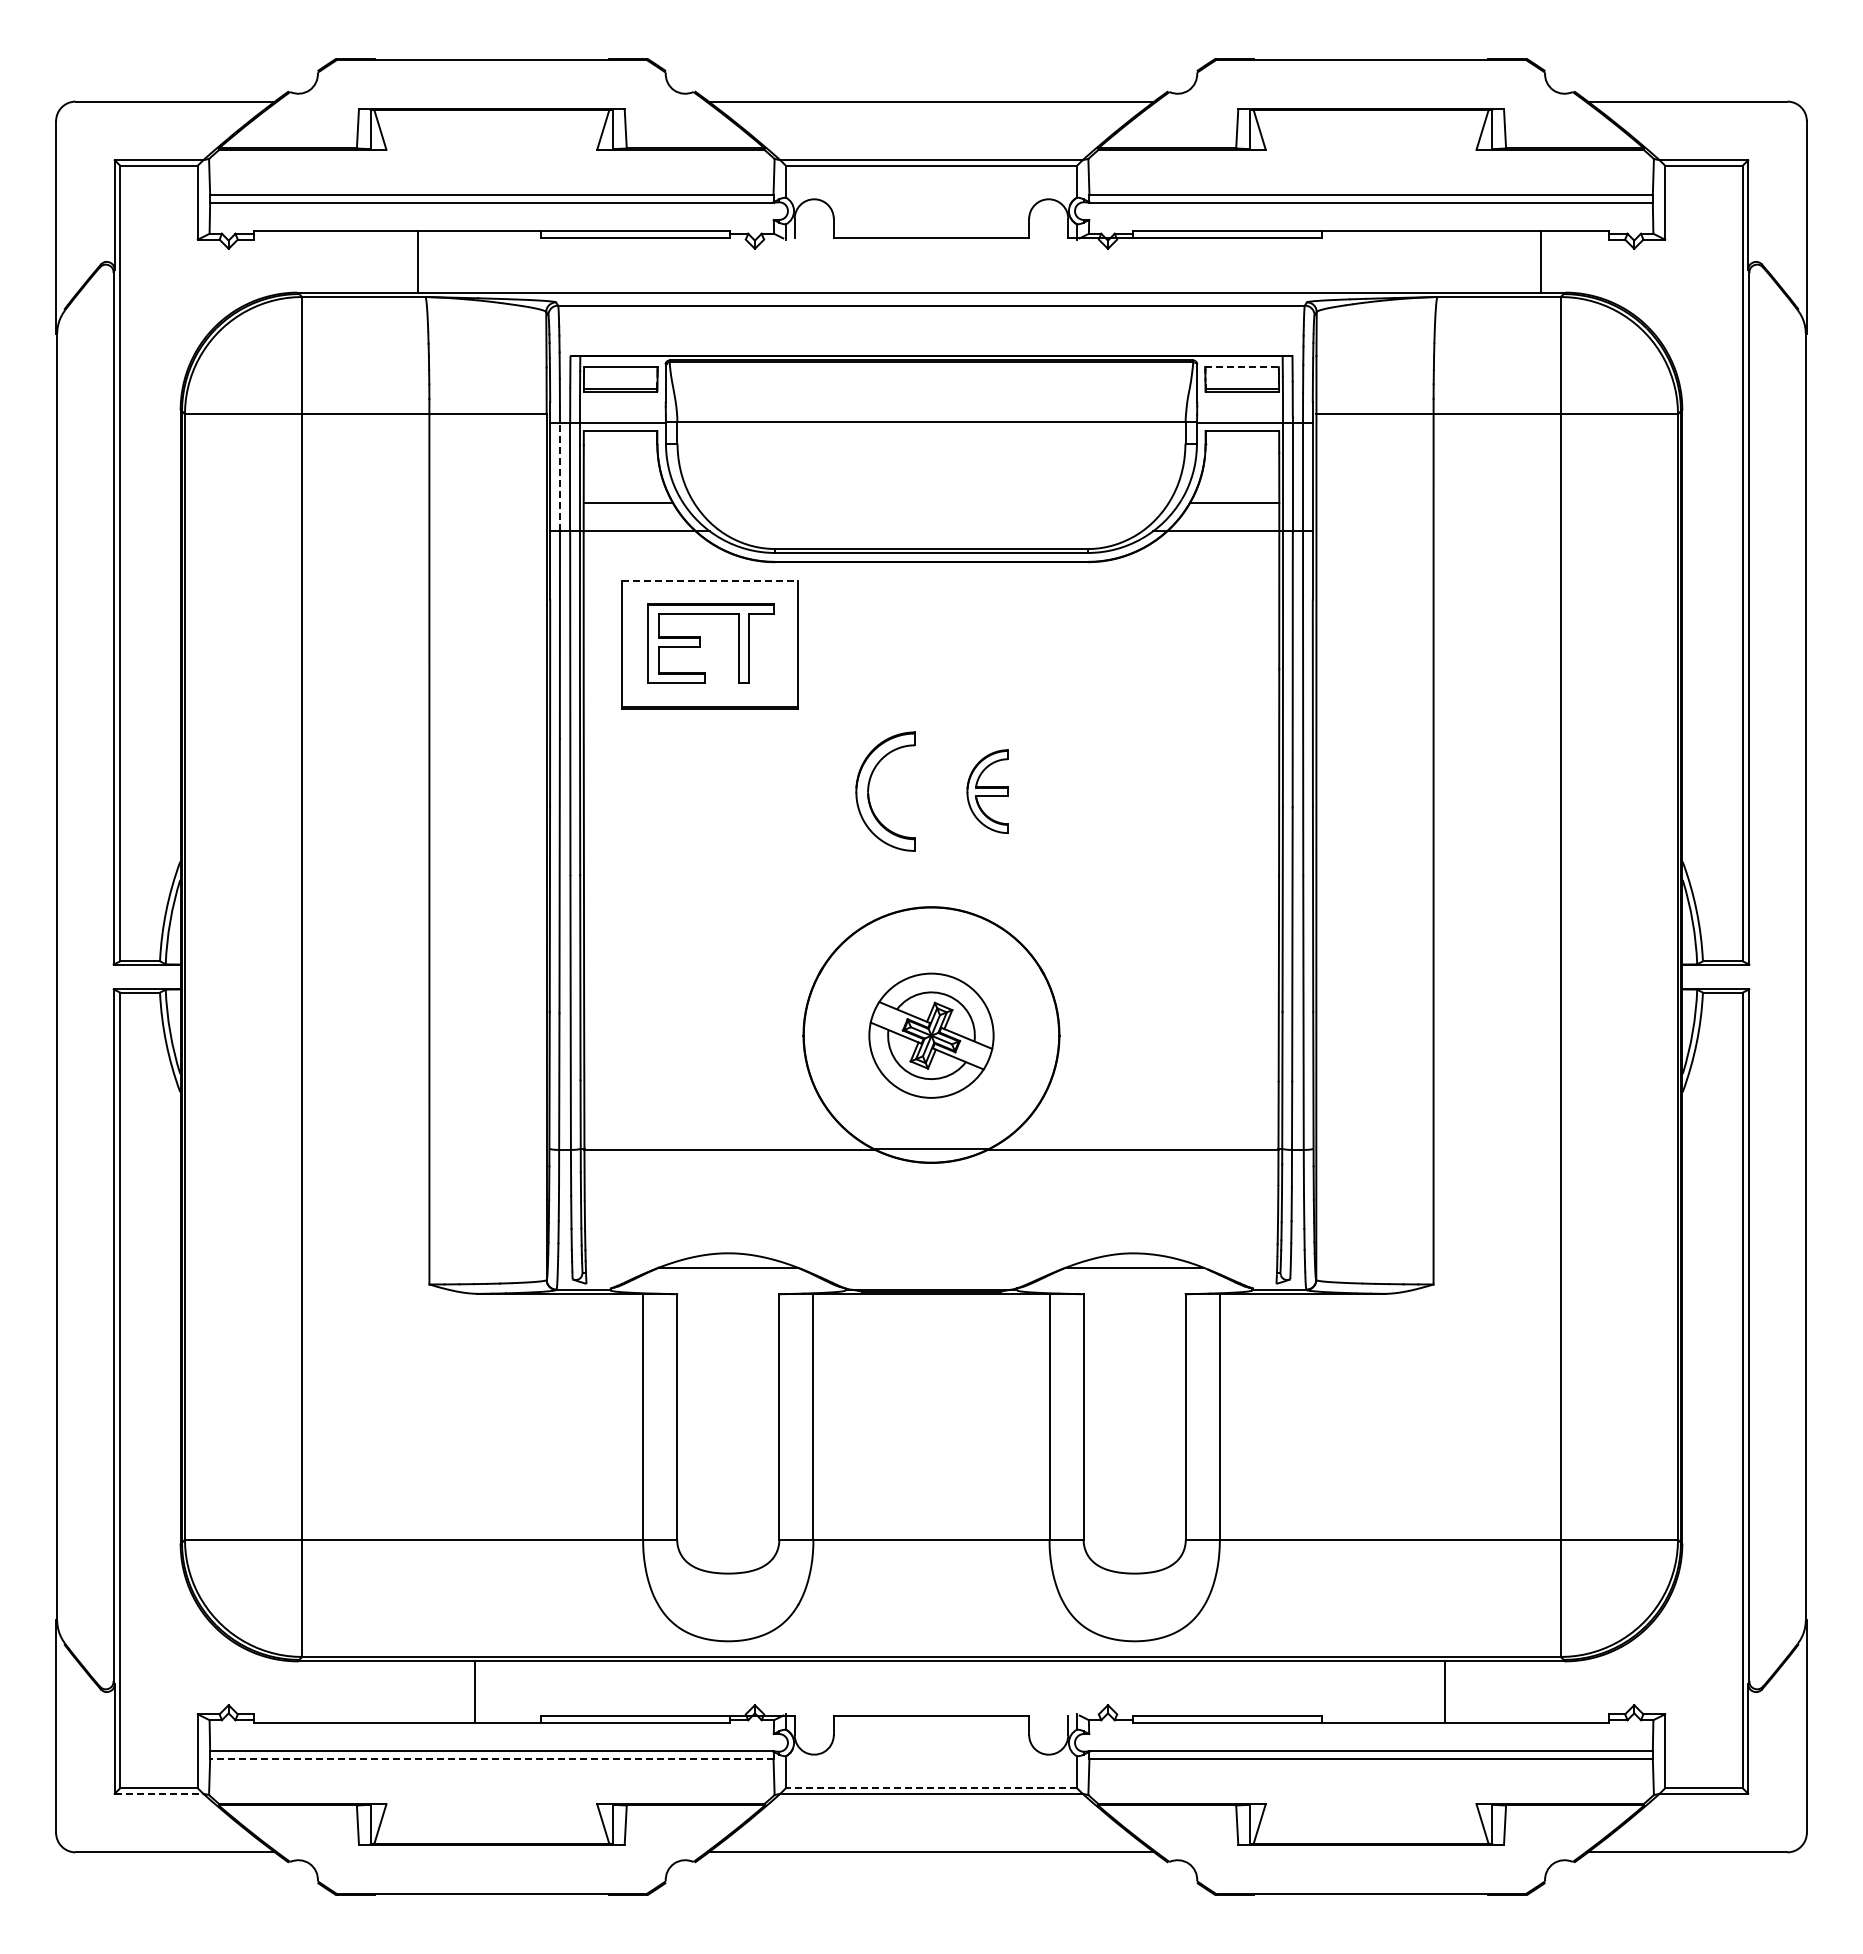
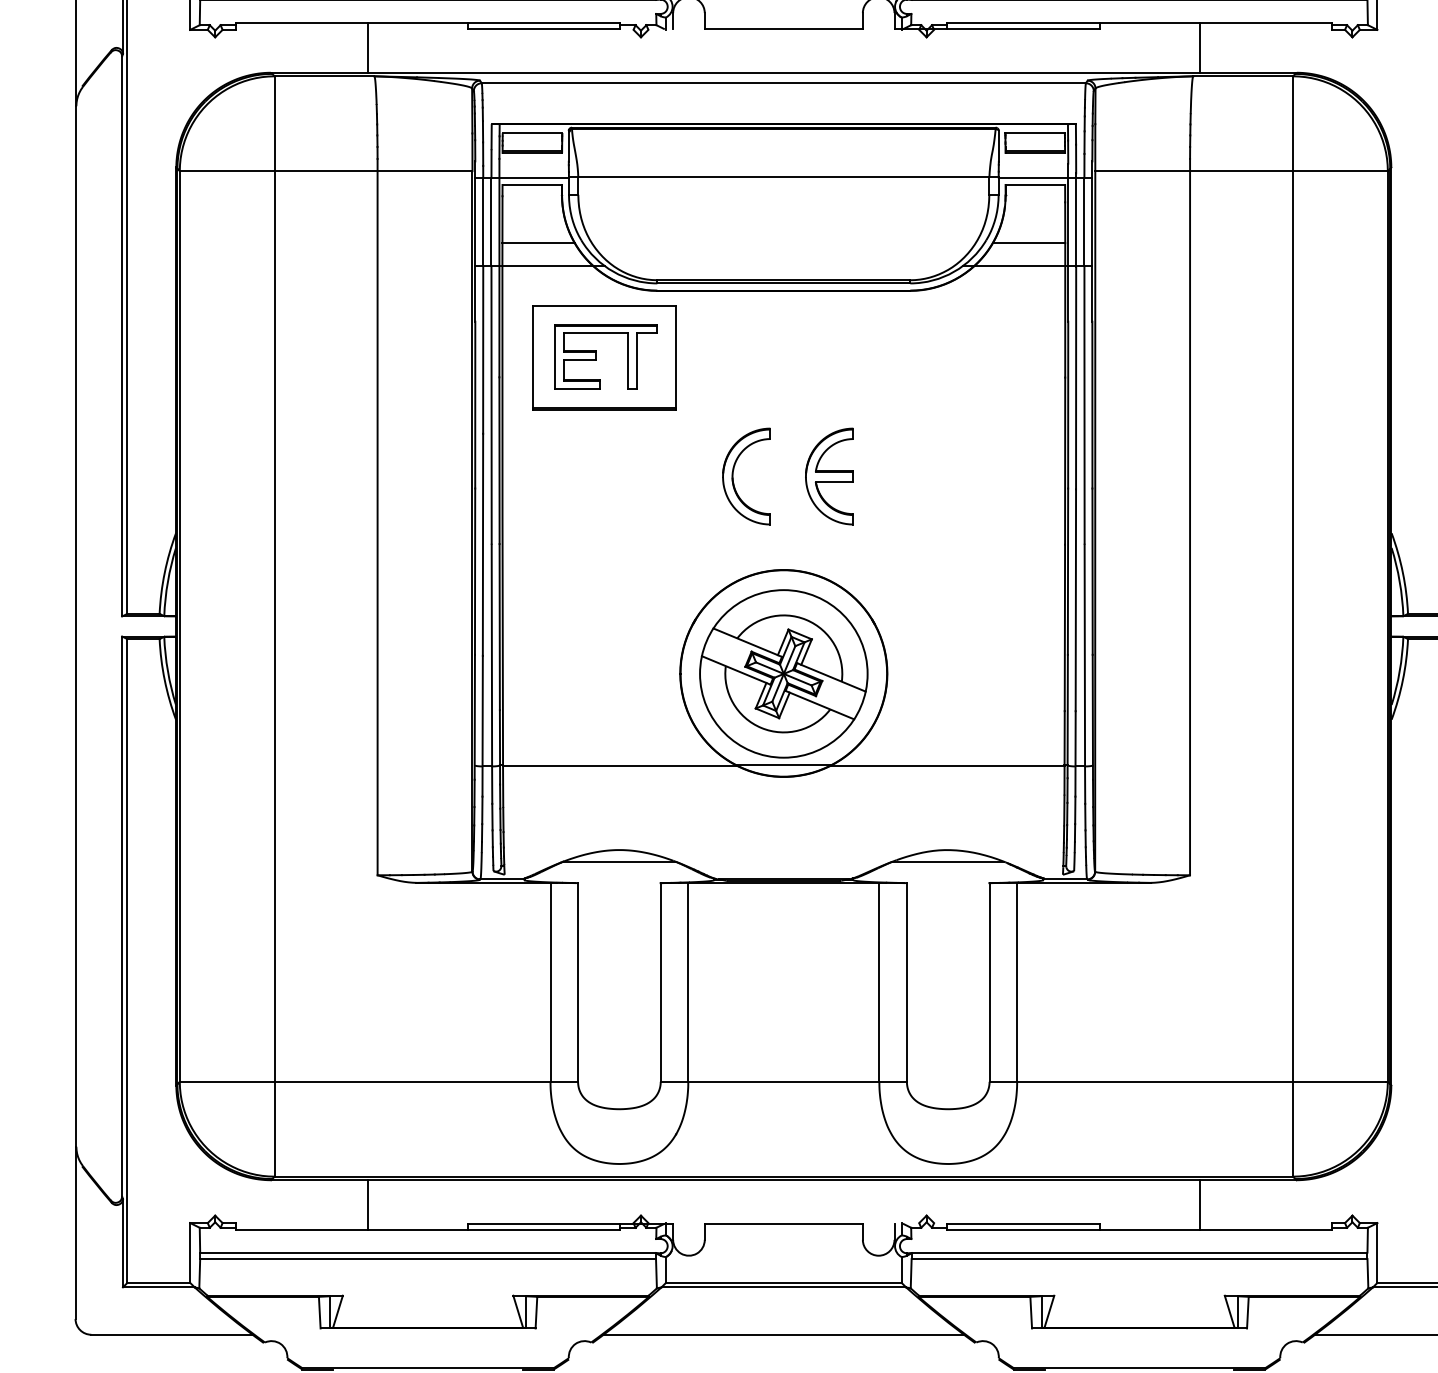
line: (1541, 261) -> (1199, 47), moved
line: (1242, 367) -> (1035, 133), dashed -> solid
line: (560, 476) -> (483, 221), dashed -> solid
line: (709, 581) -> (604, 306), dashed -> solid
part: (987, 791) -> (829, 476), size x1.43
part: (931, 1035) -> (783, 673), size x1.67
line: (474, 1692) -> (367, 1205), moved
line: (491, 1758) -> (427, 1258), dashed -> solid
line: (931, 1788) -> (783, 1283), dashed -> solid
line: (159, 1793) -> (159, 1287), dashed -> solid

